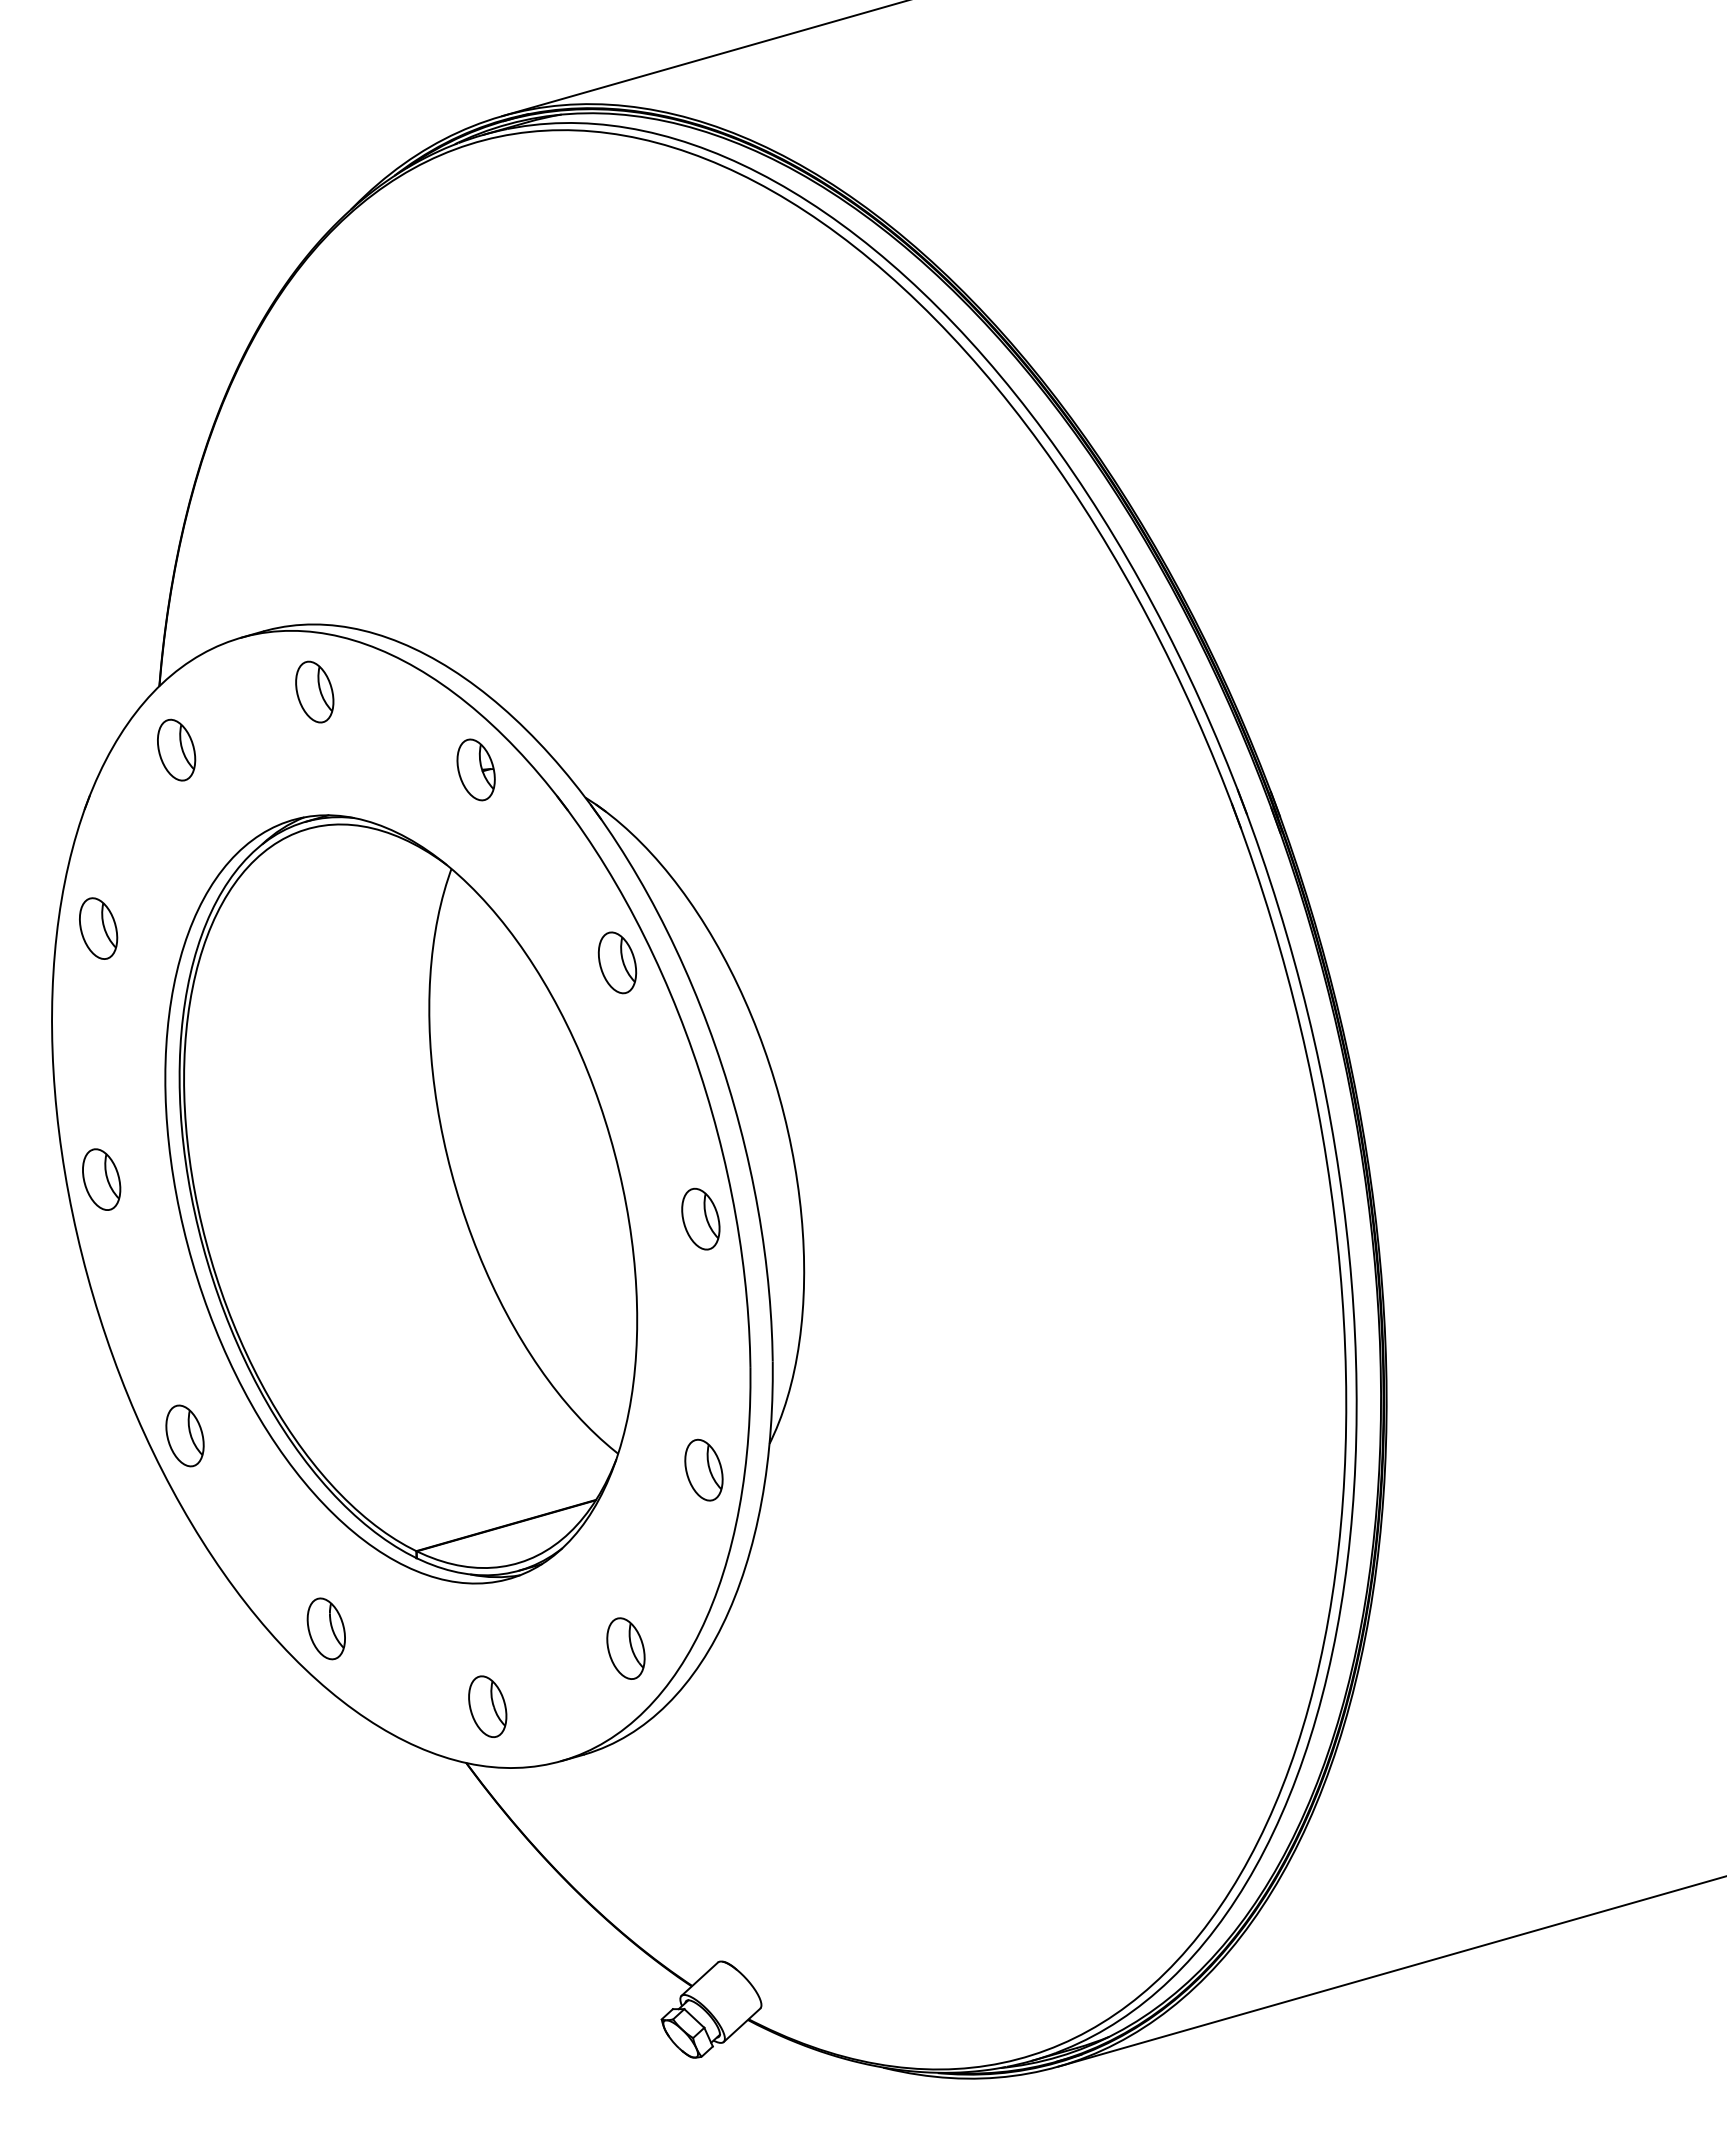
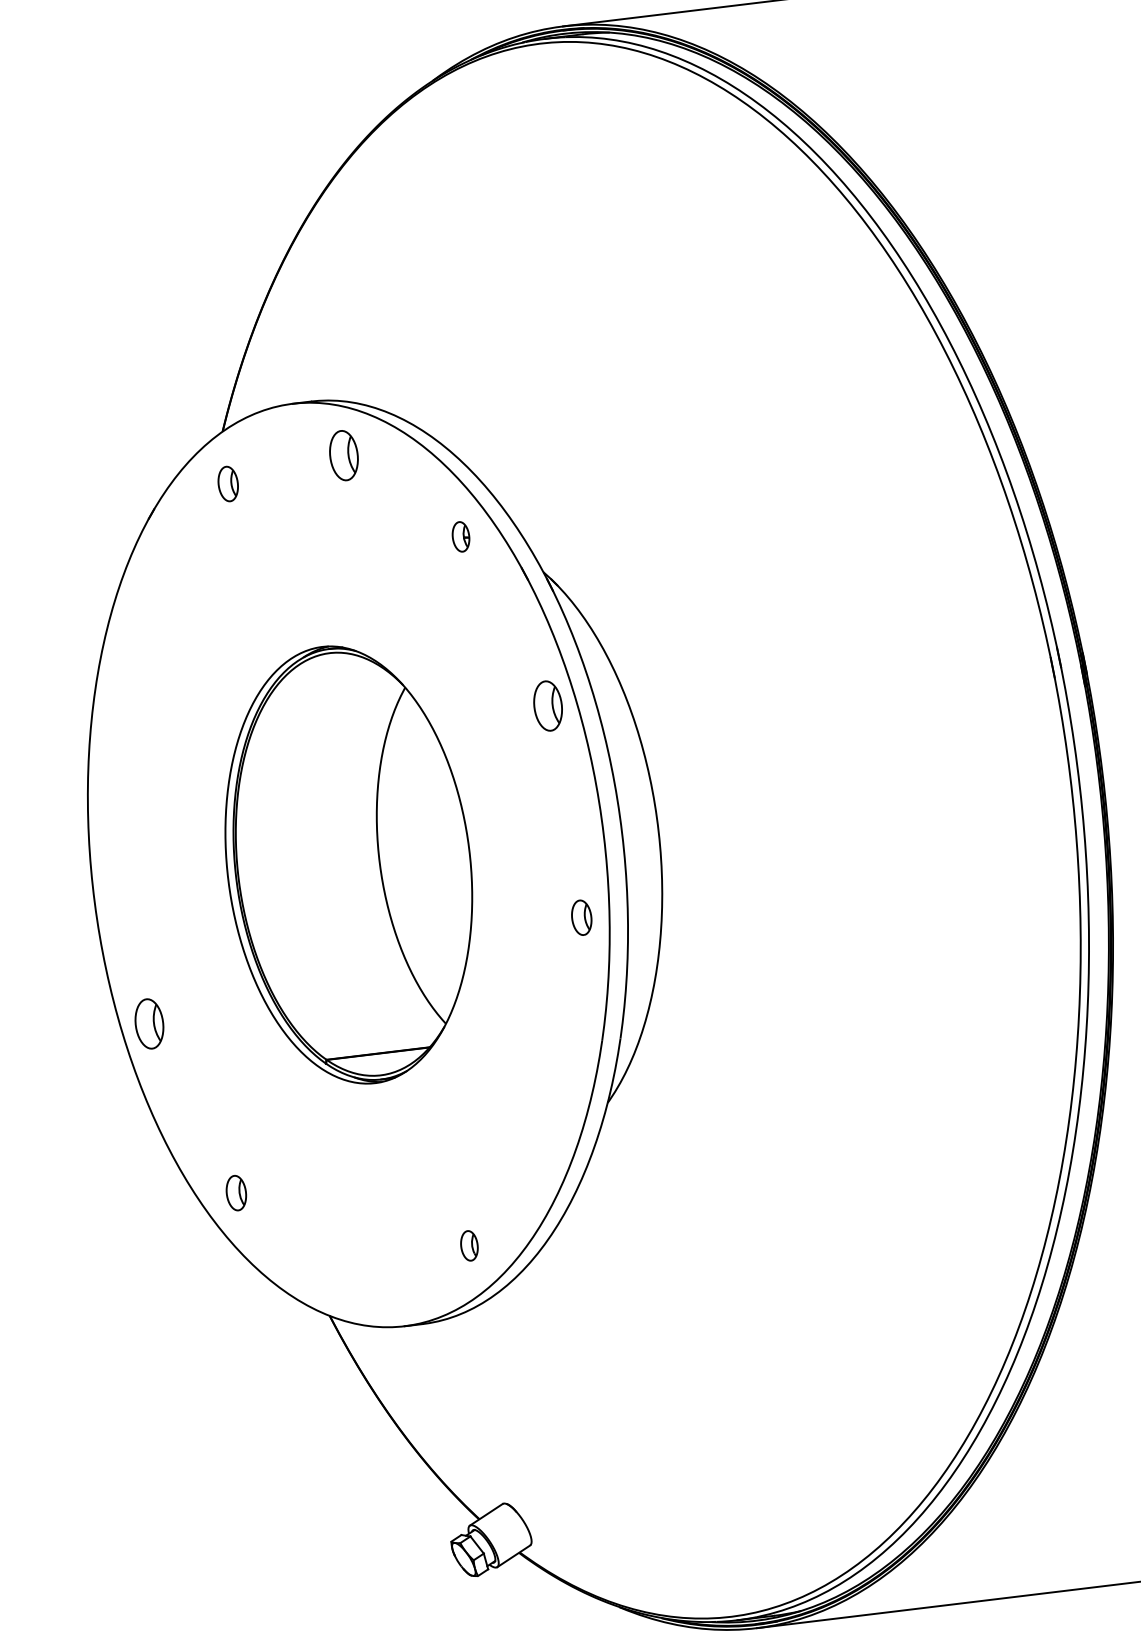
part: (176, 749) -> (228, 483), size x0.7
part: (475, 769) -> (460, 536), size x0.6
part: (98, 928) -> (144, 614), removed
part: (101, 1179) -> (115, 812), removed
part: (401, 1199) -> (348, 865), size x0.7
part: (700, 1218) -> (581, 917), size x0.7
part: (703, 1469) -> (552, 1114), removed
part: (325, 1628) -> (235, 1192), size x0.7
part: (625, 1648) -> (469, 1245), size x0.6
part: (487, 1706) -> (353, 1274), removed

